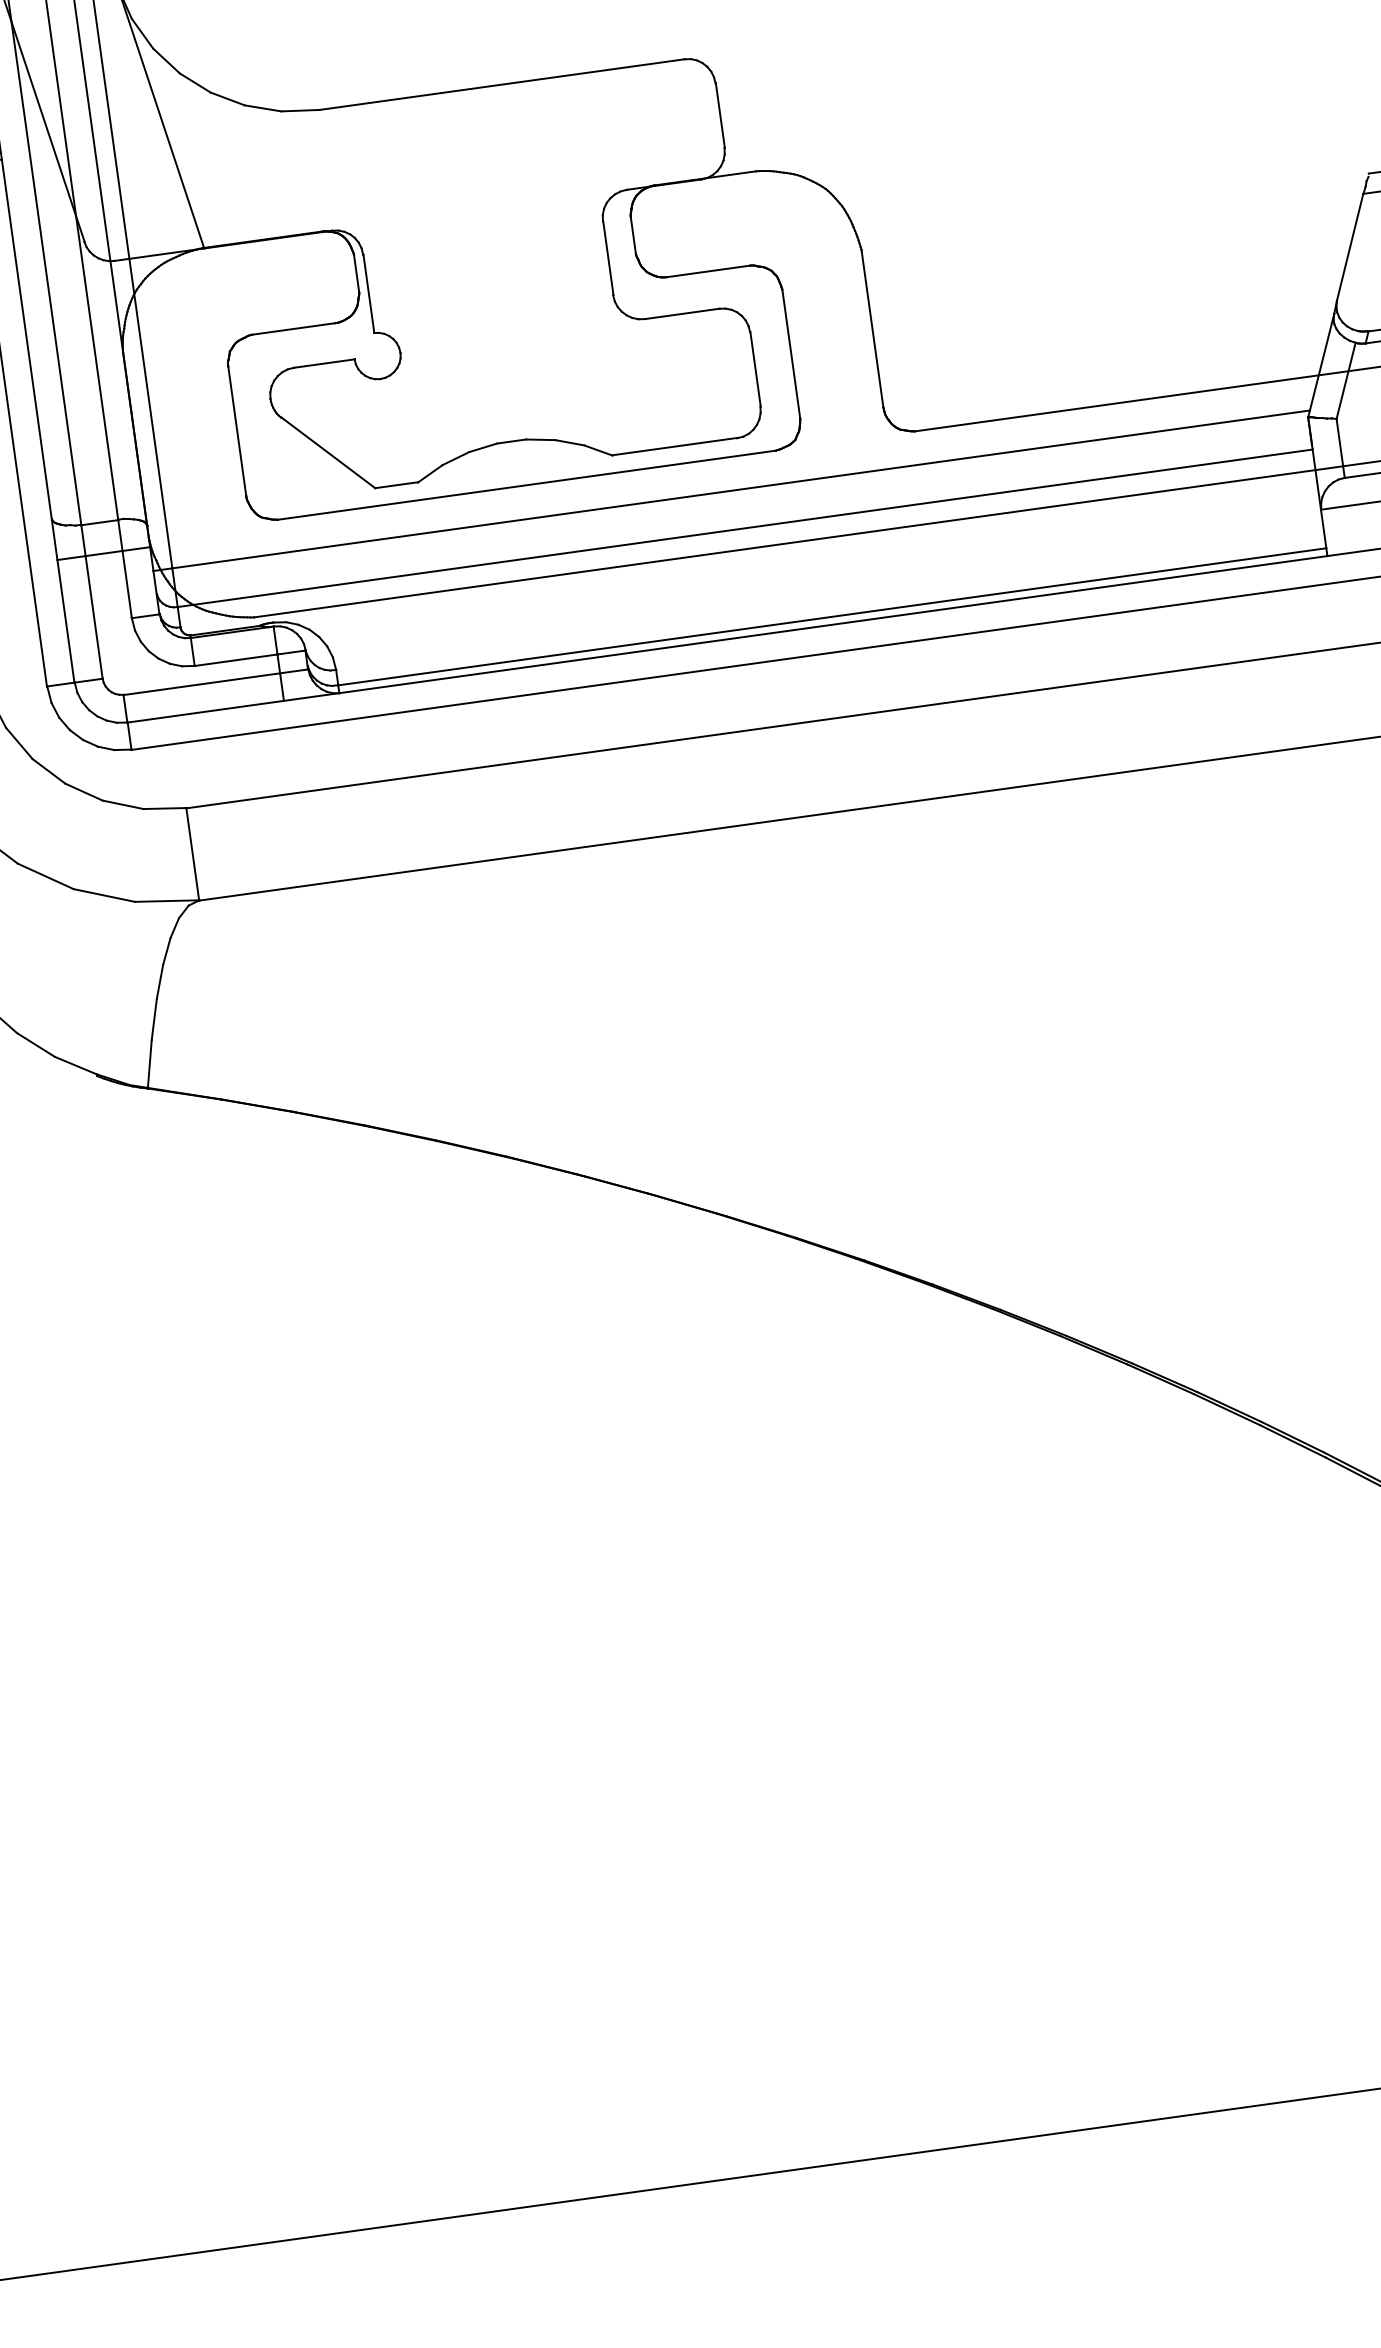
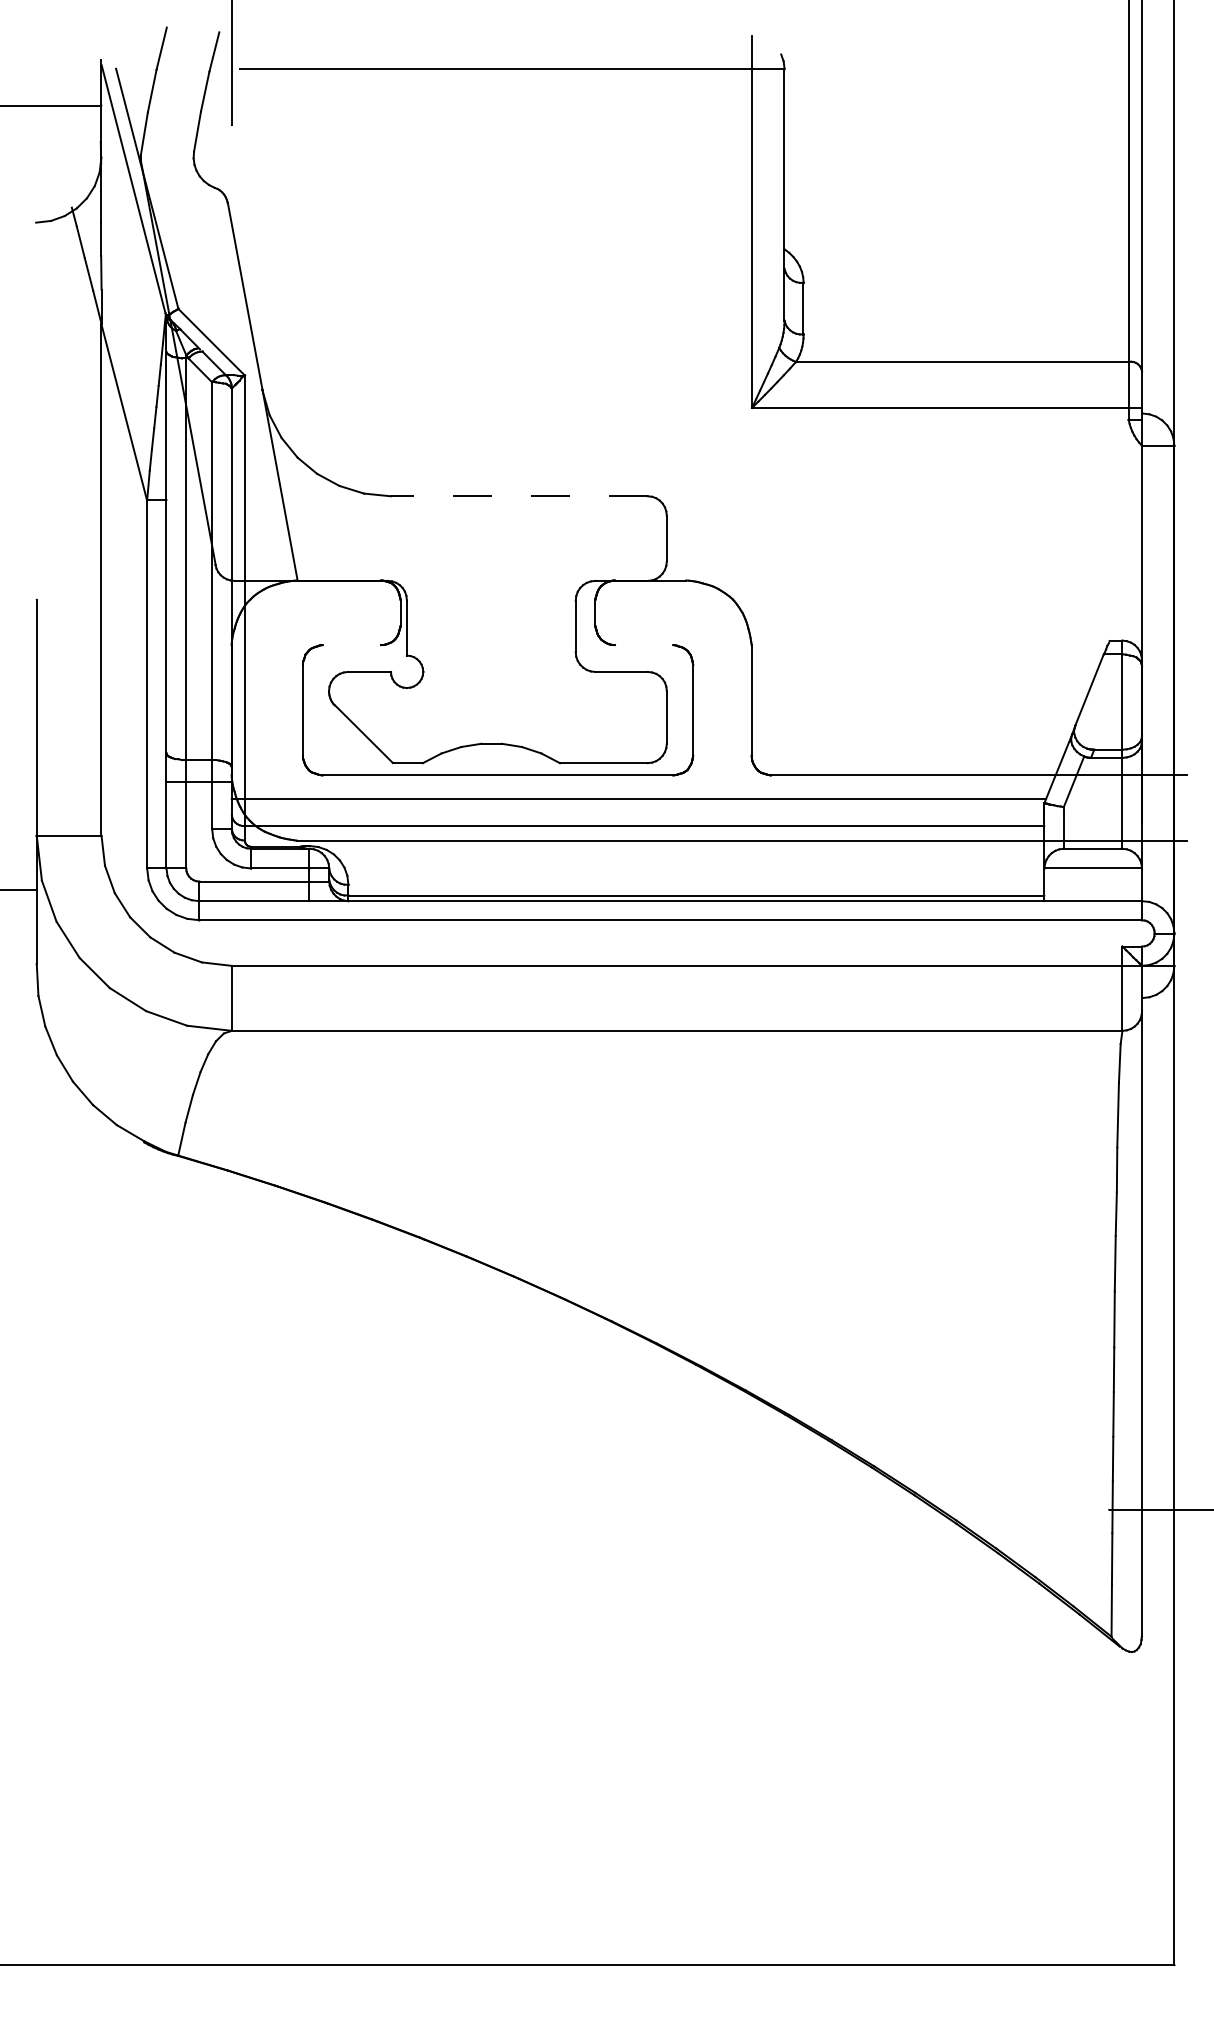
line: (502, 84) -> (519, 496), solid -> dashed
line: (709, 271) -> (644, 645), removed
line: (293, 329) -> (351, 645), removed

